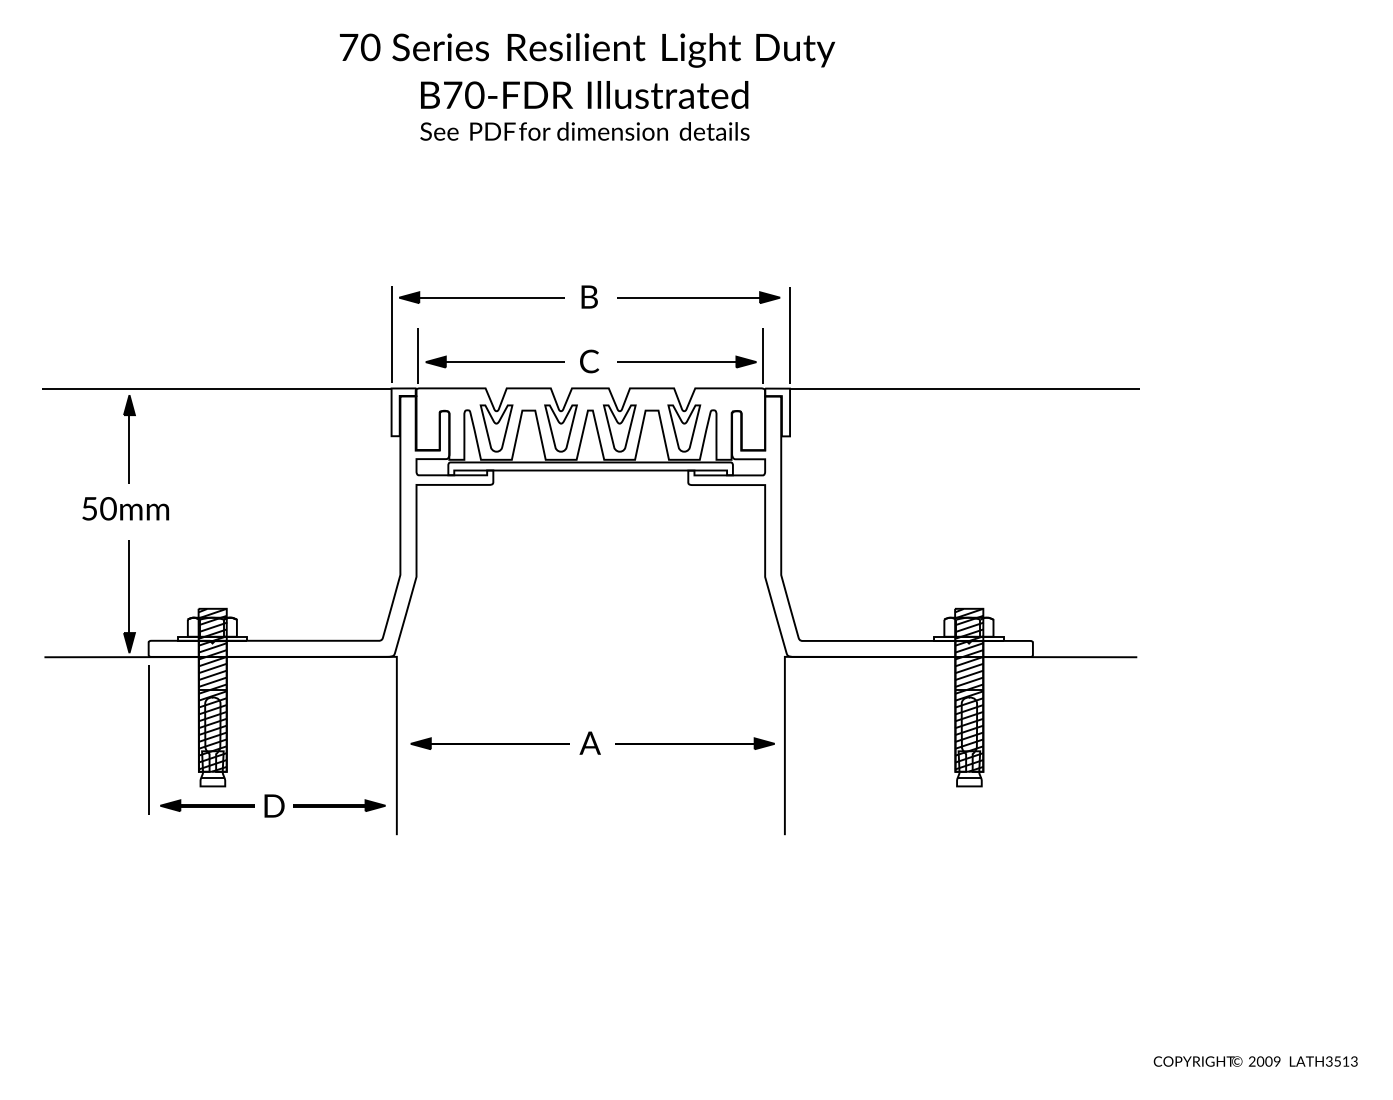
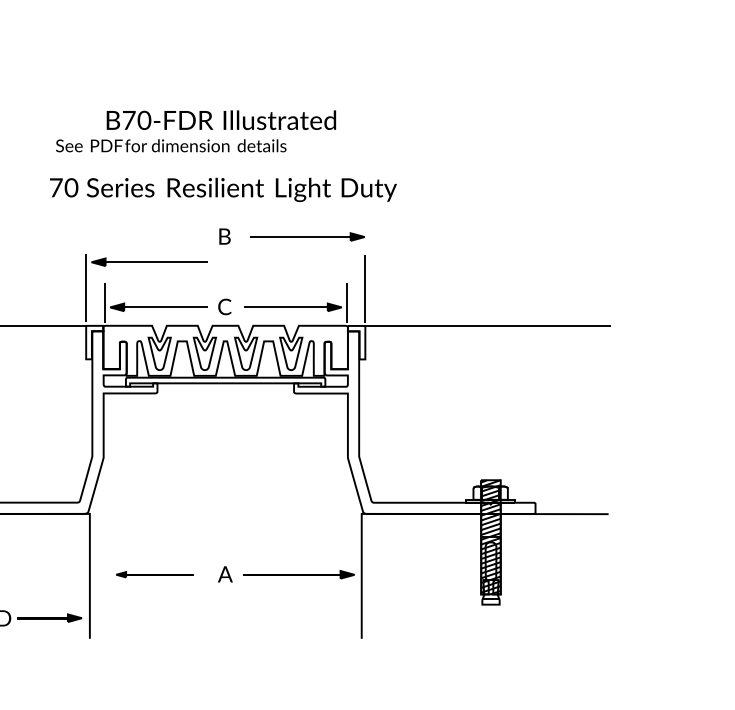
text: (587, 50) -> (223, 189), moved
text: (584, 131) -> (170, 145), moved
text: (589, 296) -> (224, 236), moved
part: (698, 297) -> (307, 236), moved
part: (489, 743) -> (154, 574), size x0.7

